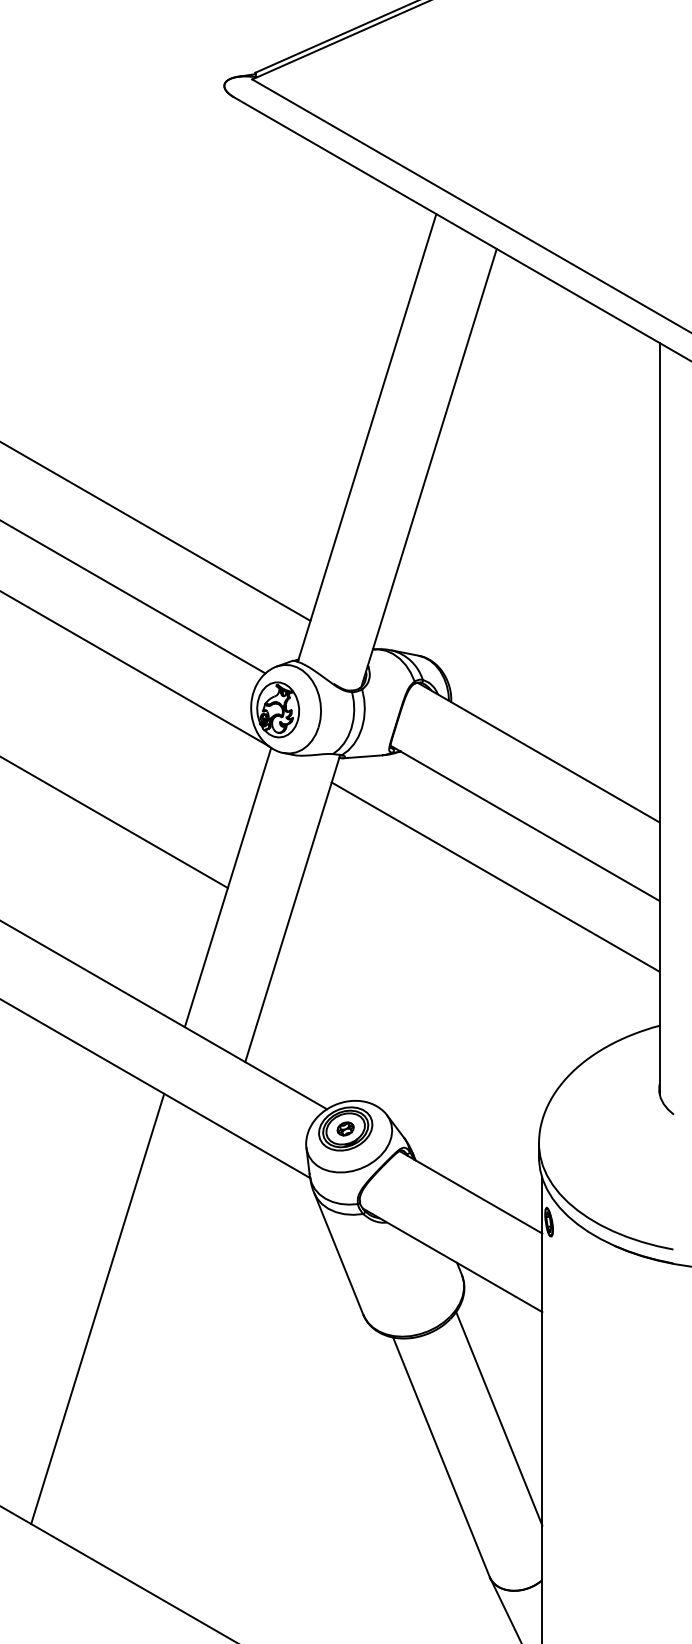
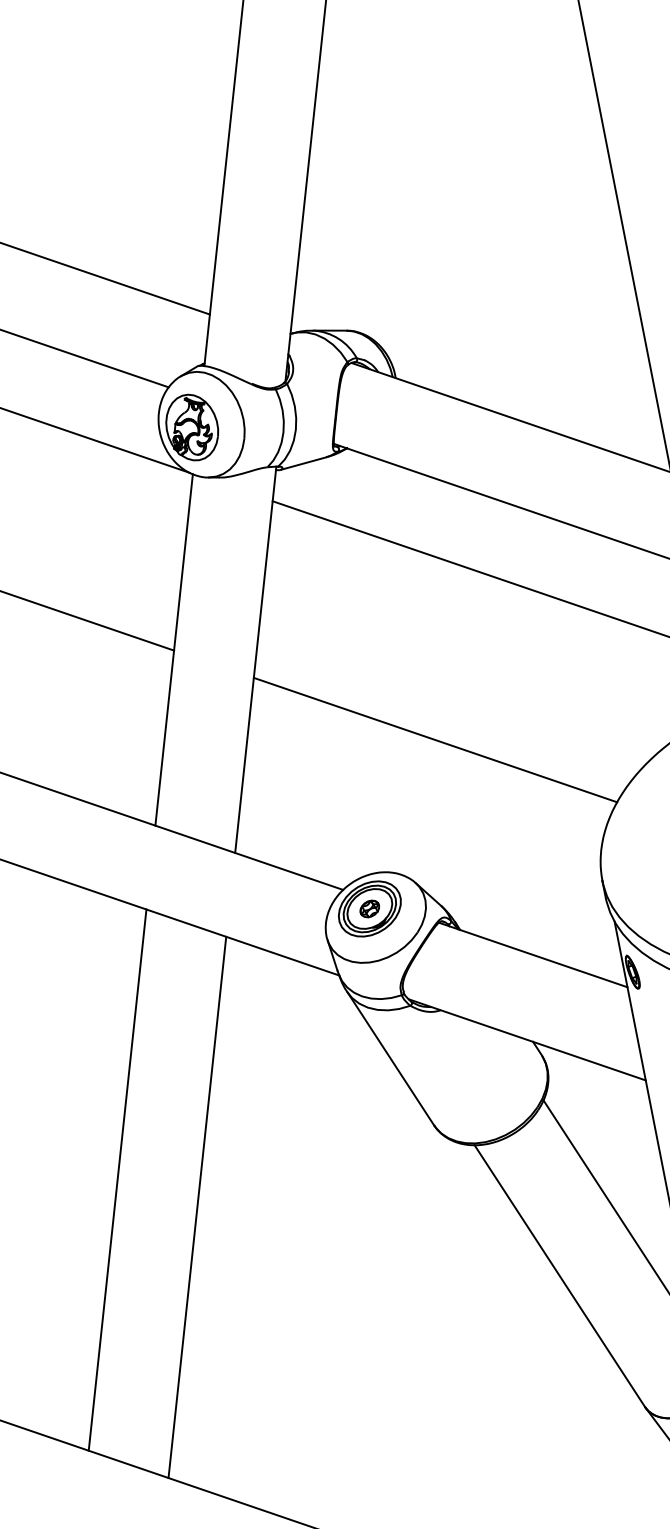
line: (425, 1001) -> (434, 739), added
line: (157, 1343) -> (196, 1207), added

